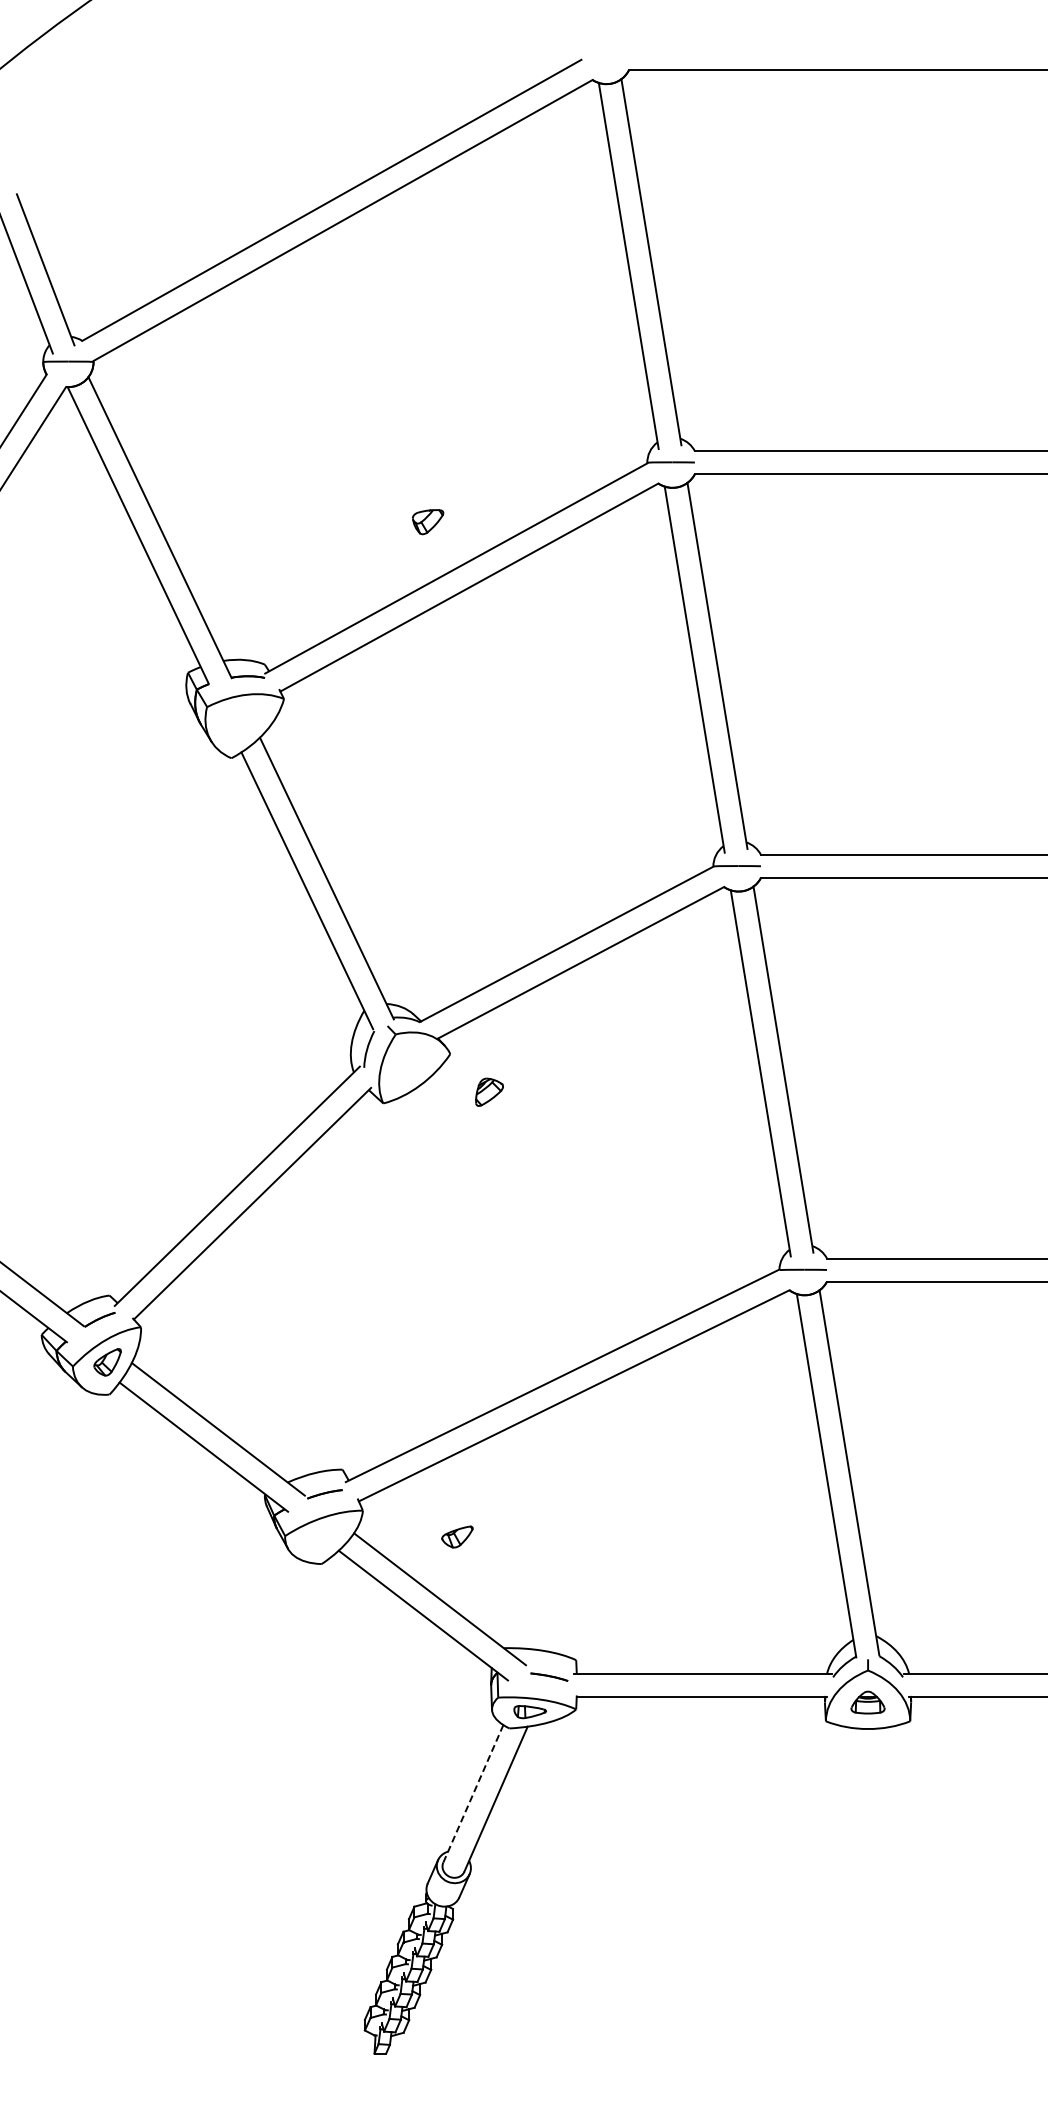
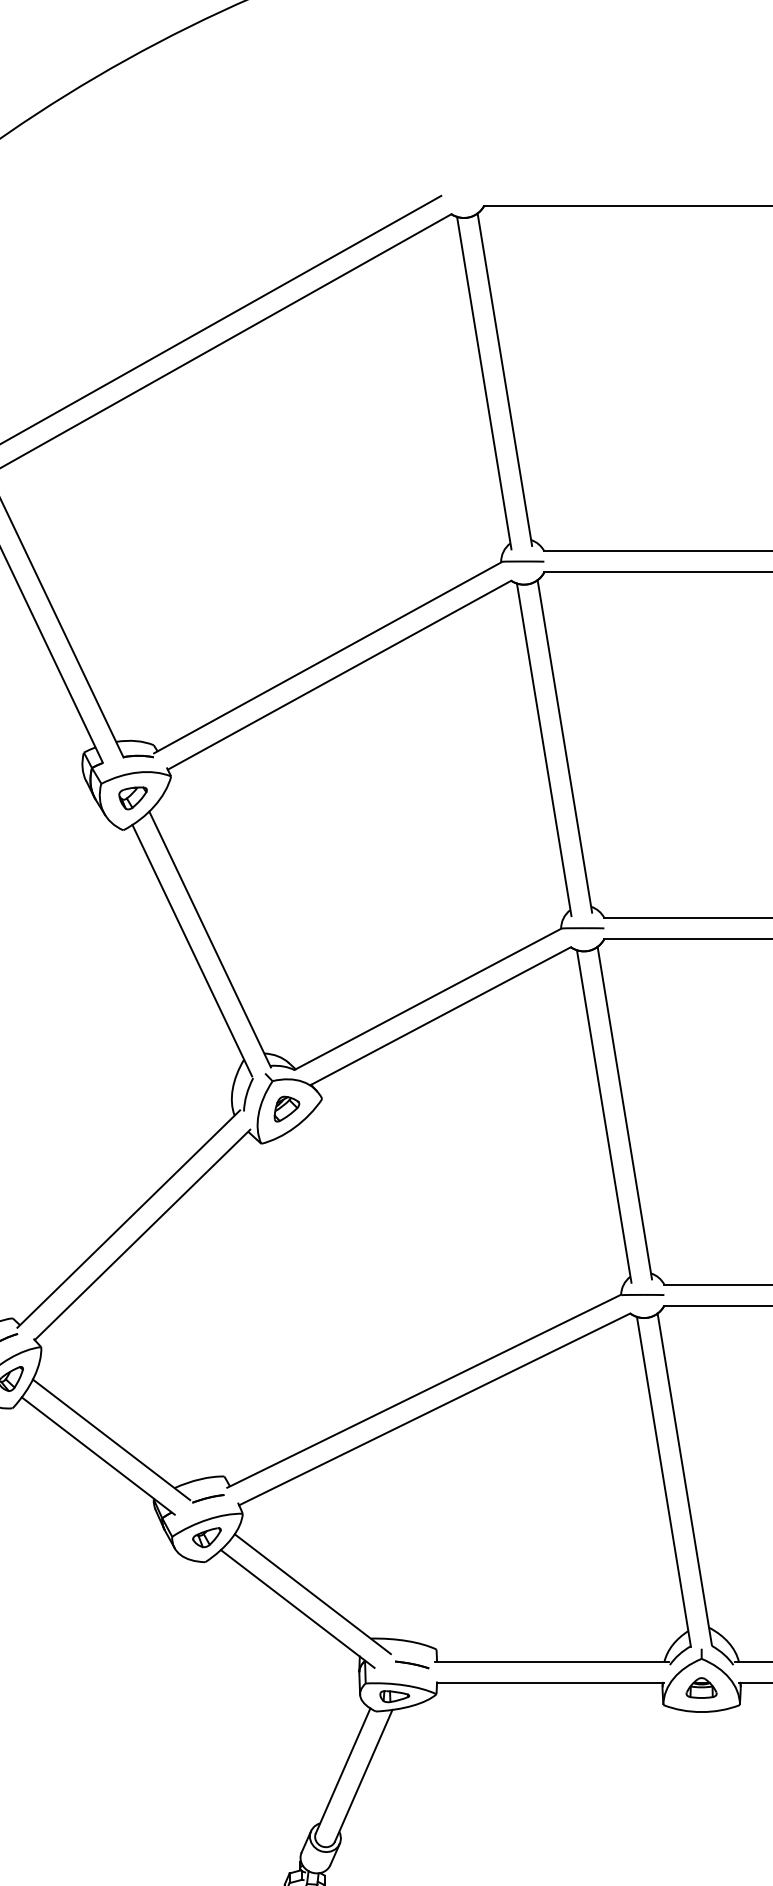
part: (428, 522) -> (133, 798), moved
part: (489, 1091) -> (286, 1108), moved
part: (457, 1536) -> (207, 1537), moved
line: (473, 1793) -> (343, 1770), dashed -> solid

